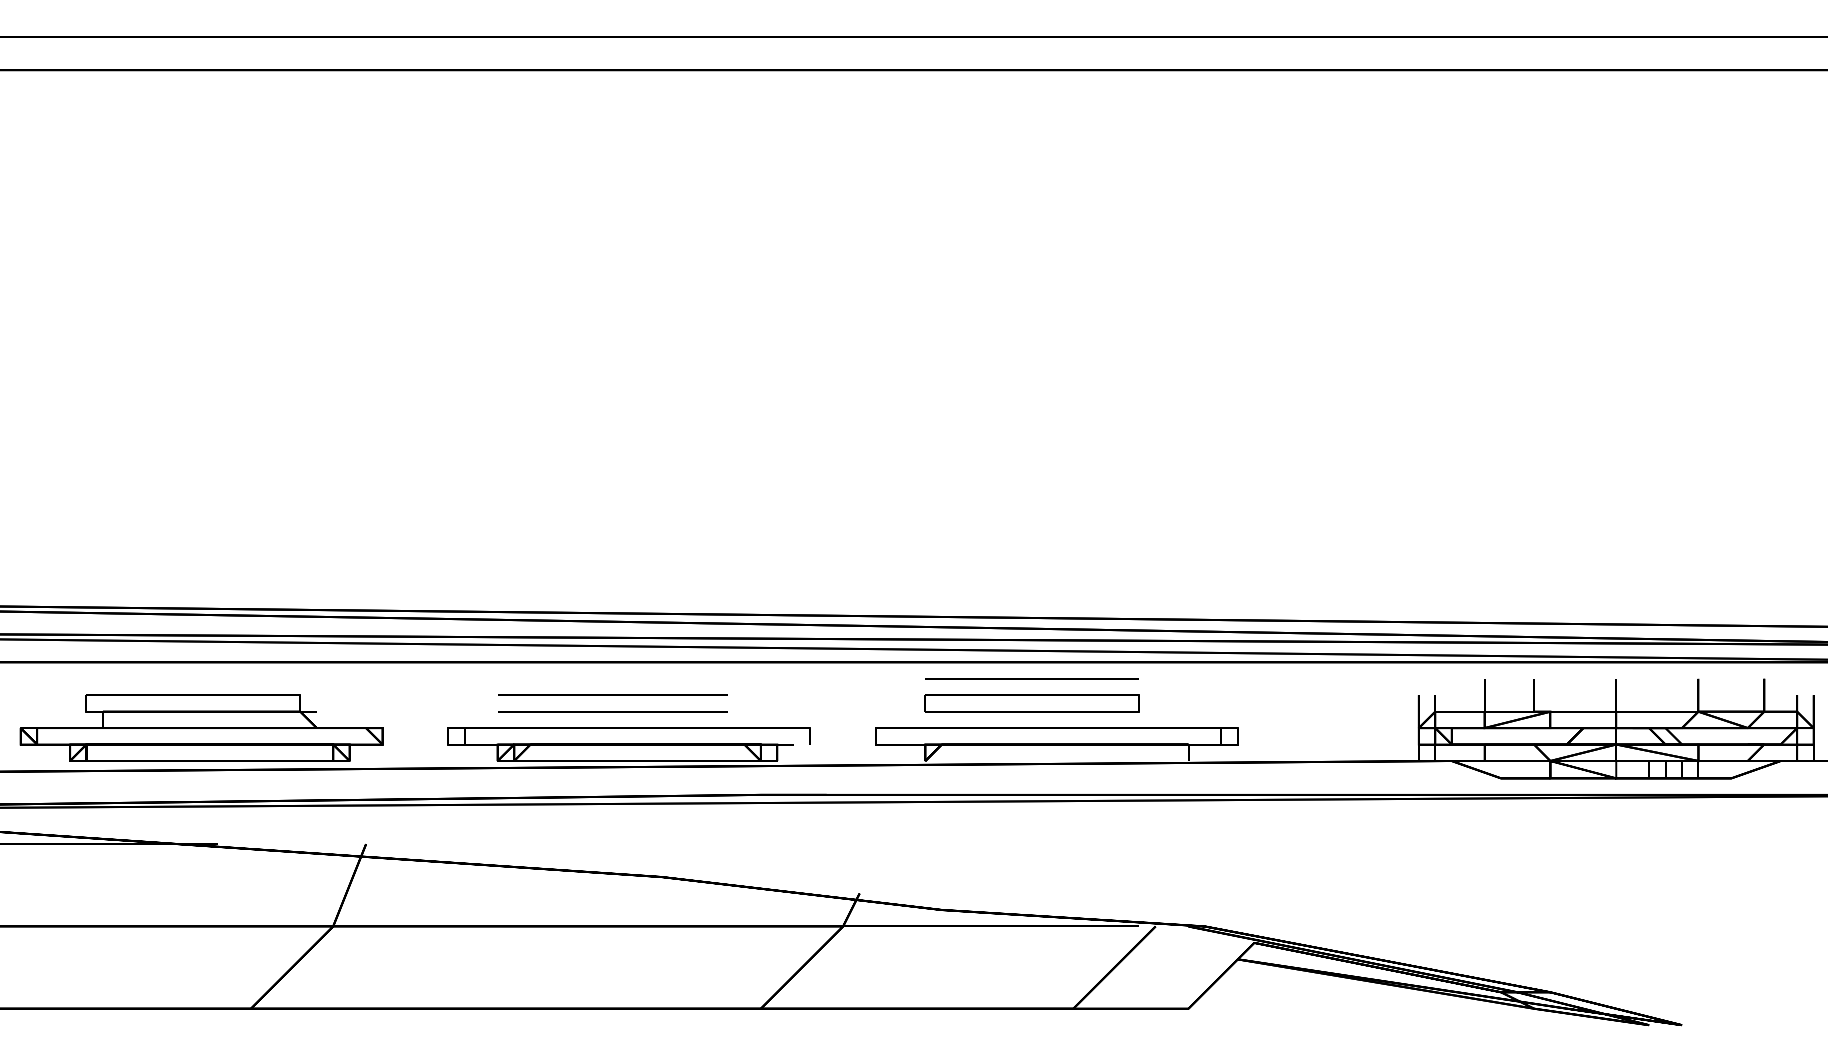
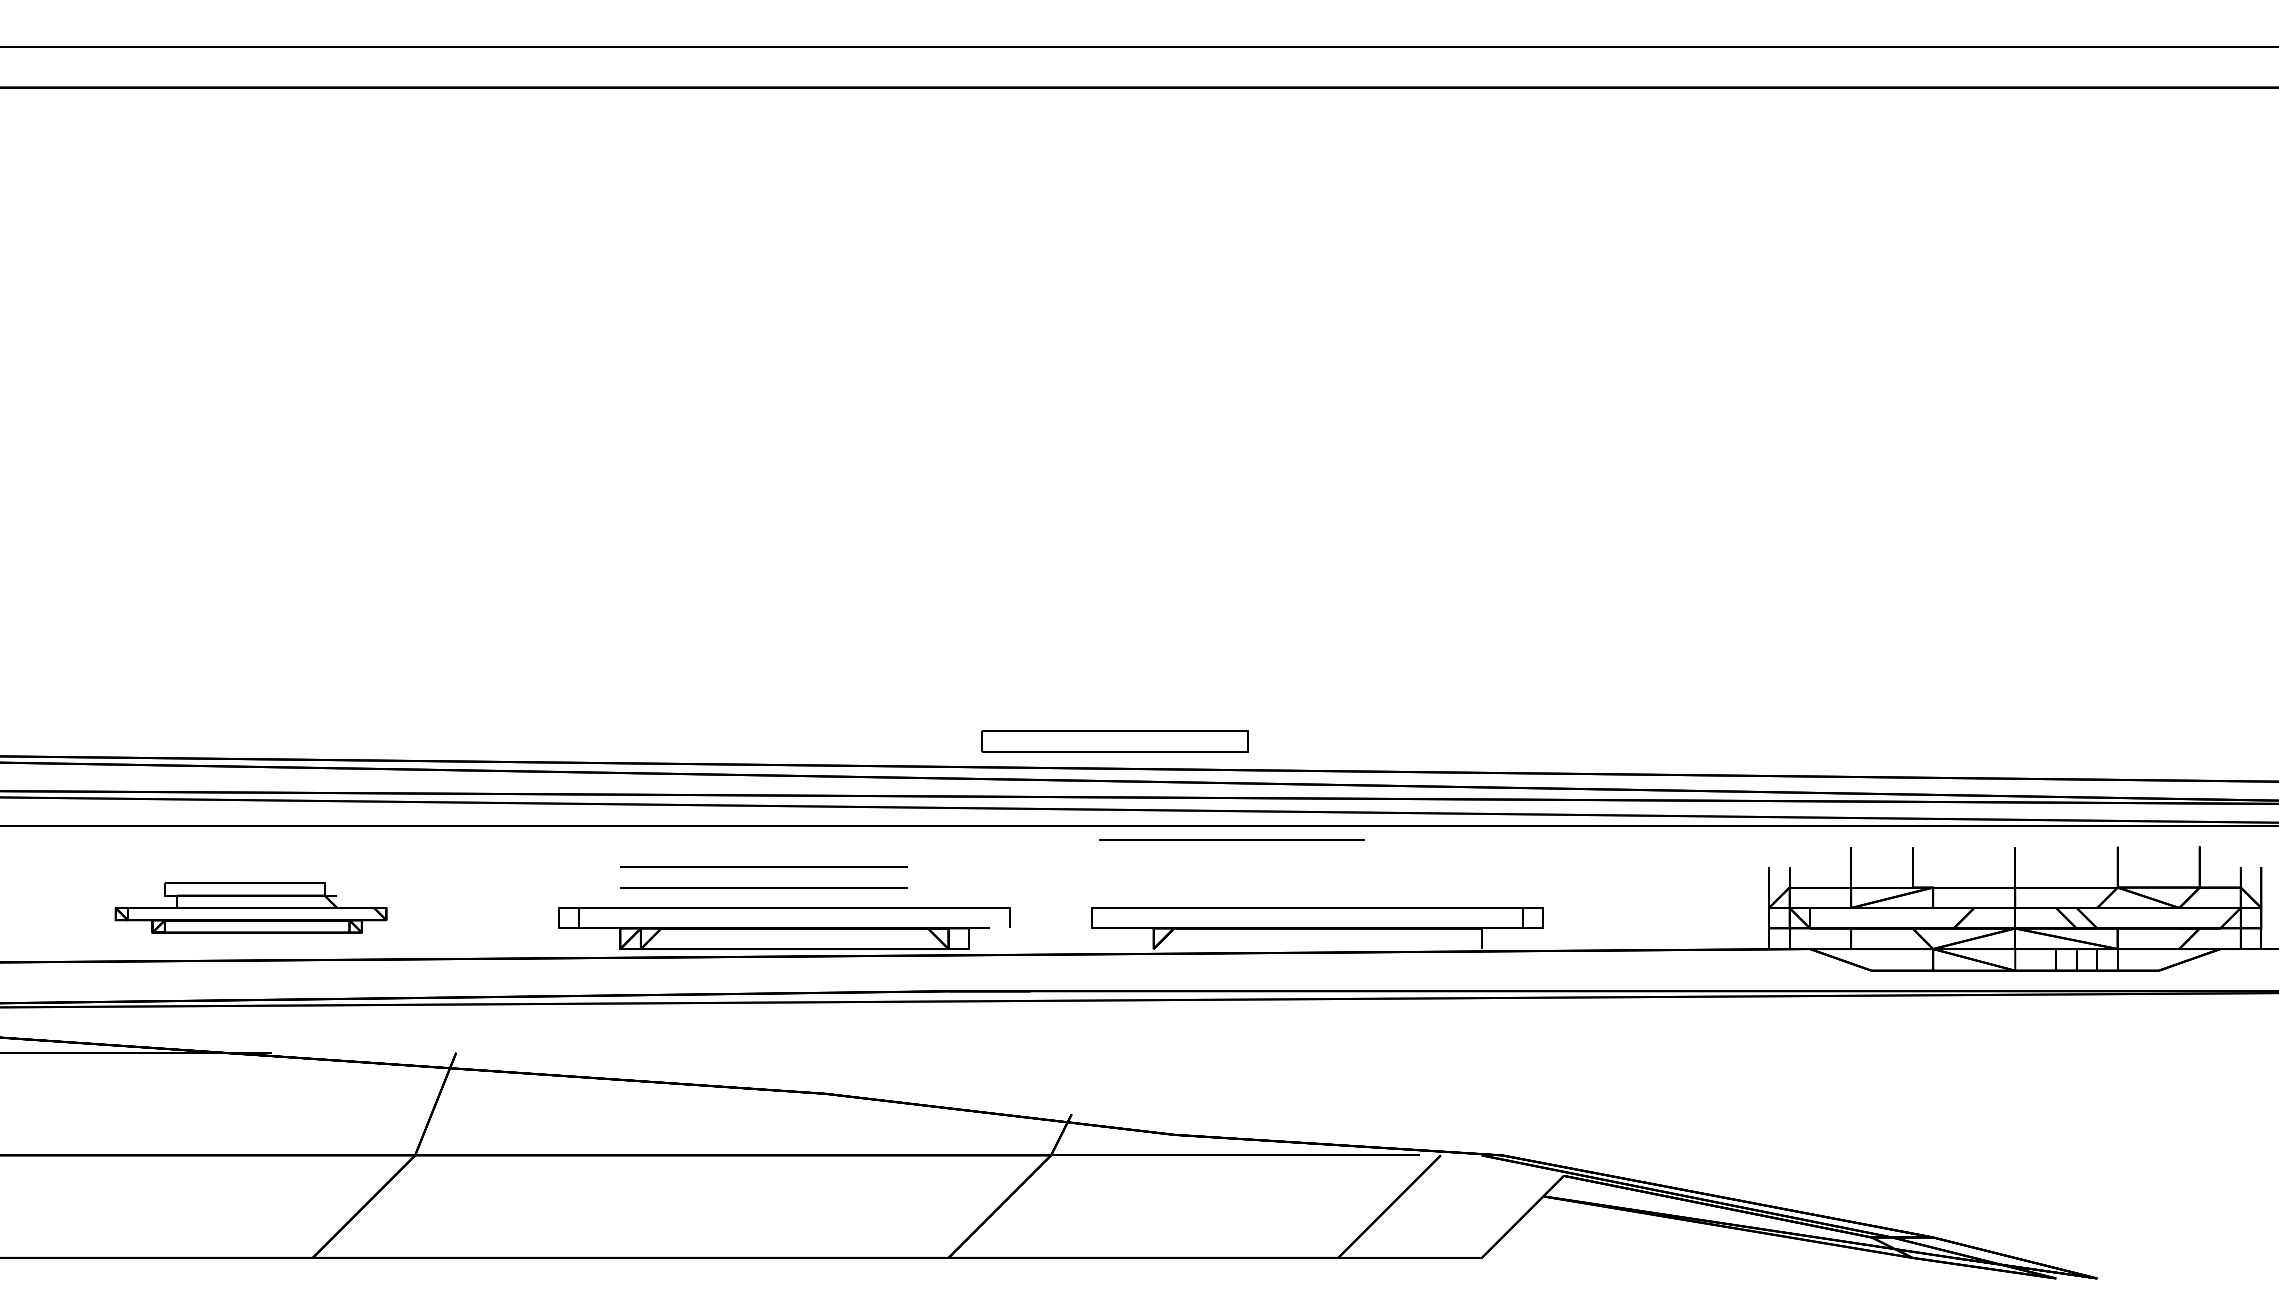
line: (1031, 678) -> (1231, 839), moved
part: (1031, 703) -> (1114, 741), moved
part: (201, 727) -> (250, 907), size x0.6

